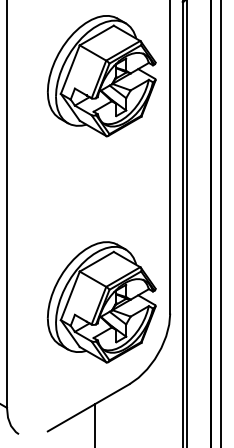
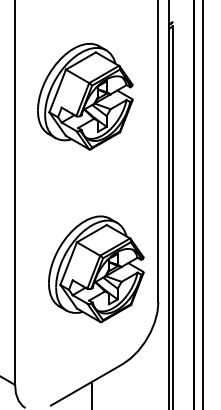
part: (102, 75) -> (85, 96), moved
part: (102, 302) -> (96, 269), moved

